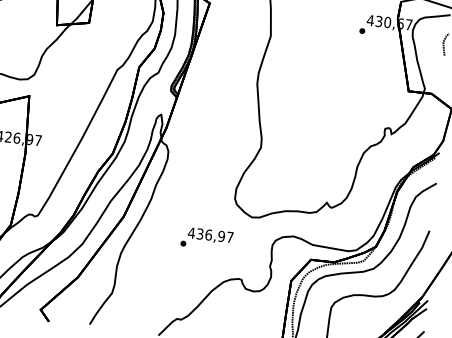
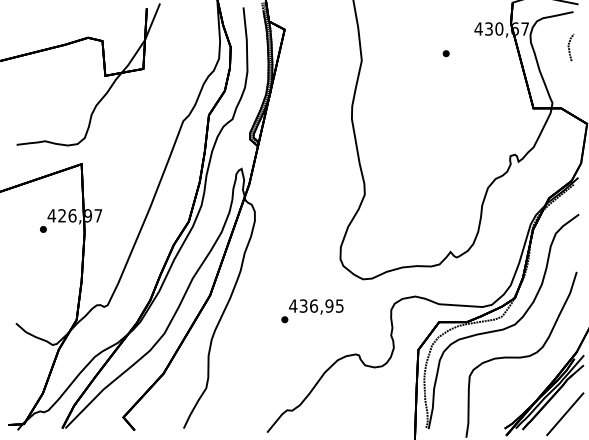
part: (361, 30) -> (445, 53), moved
text: (229, 236) -> (339, 305), 436,97 -> 436,95

